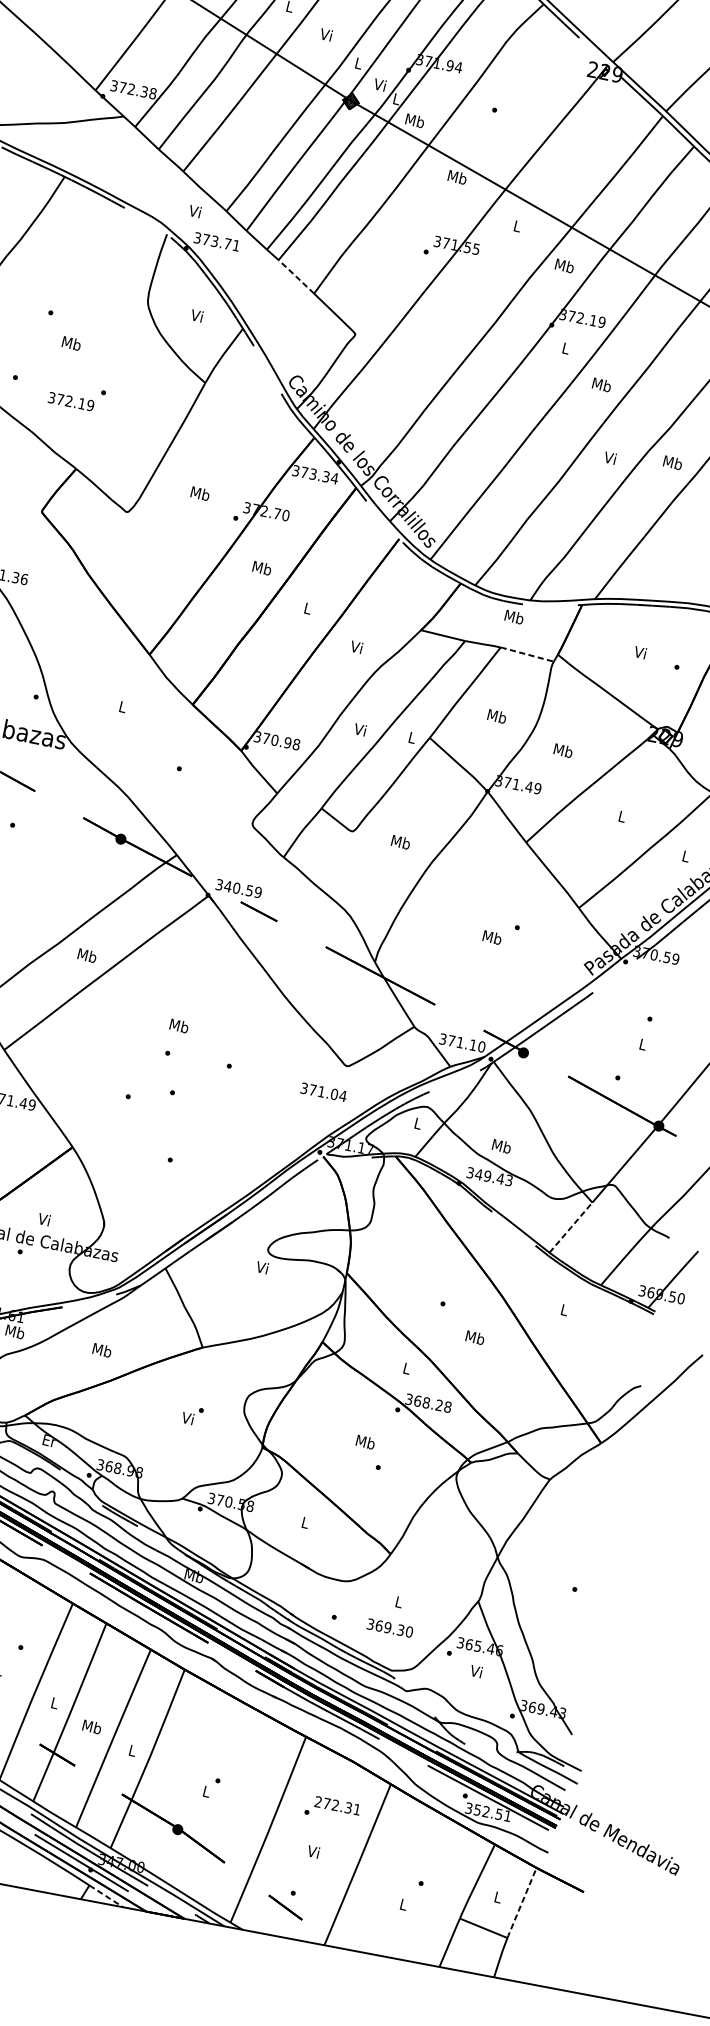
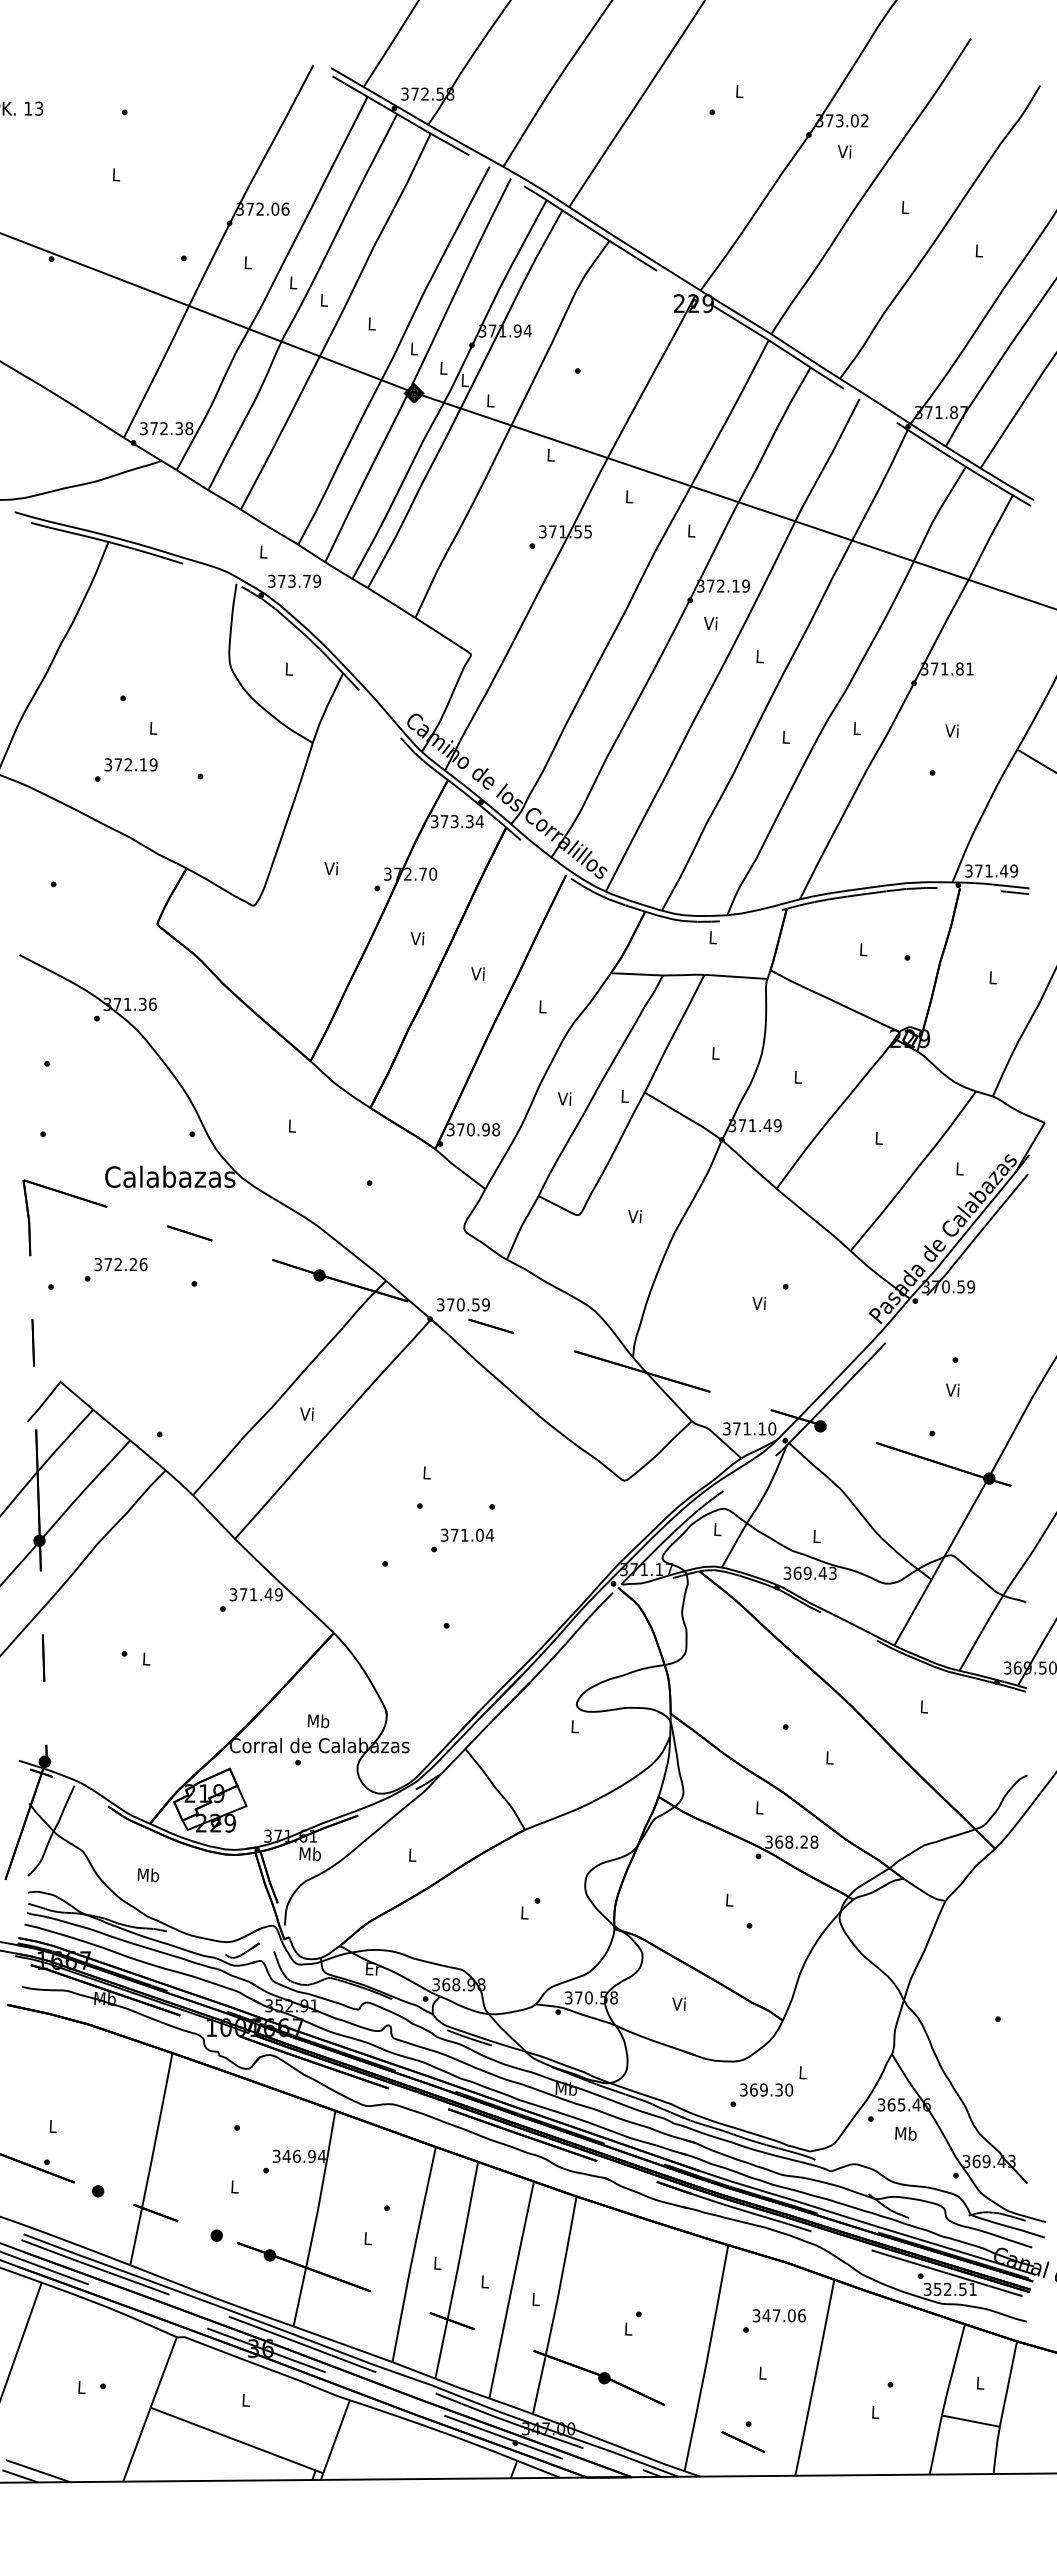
text: (326, 34) -> (371, 323), Vi -> L
text: (379, 84) -> (442, 367), Vi -> L
text: (415, 120) -> (490, 400), Mb -> L
text: (457, 177) -> (550, 455), Mb -> L
text: (194, 211) -> (262, 551), Vi -> L
text: (236, 245) -> (317, 580), 373.71 -> 373.79
text: (564, 265) -> (691, 530), Mb -> L
line: (296, 276) -> (391, 602), dashed -> solid
text: (197, 315) -> (288, 668), Vi -> L
text: (71, 343) -> (153, 728), Mb -> L
text: (565, 348) -> (710, 623), L -> Vi
text: (601, 384) -> (759, 656), Mb -> L
text: (70, 401) -> (130, 764), moved
text: (610, 457) -> (785, 736), Vi -> L
text: (672, 462) -> (856, 728), Mb -> L
text: (200, 493) -> (331, 868), Mb -> Vi
text: (261, 567) -> (417, 938), Mb -> Vi
text: (307, 607) -> (477, 973), L -> Vi
text: (513, 616) -> (712, 937), Mb -> L
text: (356, 646) -> (541, 1006), Vi -> L
text: (640, 652) -> (862, 949), Vi -> L
line: (527, 654) -> (736, 976), dashed -> solid
text: (496, 716) -> (715, 1053), Mb -> L
text: (562, 750) -> (797, 1077), Mb -> L
text: (400, 842) -> (635, 1216), Mb -> Vi
text: (227, 886) -> (450, 1304), 340.59 -> 370.59
text: (492, 937) -> (759, 1303), Mb -> Vi
text: (87, 955) -> (307, 1414), Mb -> Vi
text: (179, 1025) -> (426, 1472), Mb -> L
text: (642, 1043) -> (952, 1389), L -> Vi
text: (324, 1091) -> (467, 1534), moved
text: (501, 1146) -> (816, 1536), Mb -> L
text: (479, 1173) -> (797, 1572), 349.43 -> 369.43
text: (44, 1220) -> (318, 1721), Vi -> Mb
line: (570, 1227) -> (912, 1612), dashed -> solid
text: (262, 1267) -> (574, 1726), Vi -> L
text: (475, 1337) -> (829, 1757), Mb -> L
text: (102, 1350) -> (412, 1855), Mb -> L
text: (187, 1418) -> (523, 1912), Vi -> L
text: (365, 1442) -> (729, 1900), Mb -> L
text: (304, 1521) -> (678, 2003), L -> Vi
text: (390, 1627) -> (766, 2089), moved
text: (476, 1671) -> (905, 2133), Vi -> Mb
text: (91, 1726) -> (484, 2281), Mb -> L
text: (337, 1805) -> (778, 2315), 272.31 -> 347.06
text: (312, 1851) -> (761, 2372), Vi -> L
line: (106, 1896) -> (538, 2469), dashed -> solid
line: (522, 1902) -> (1008, 2383), dashed -> solid

